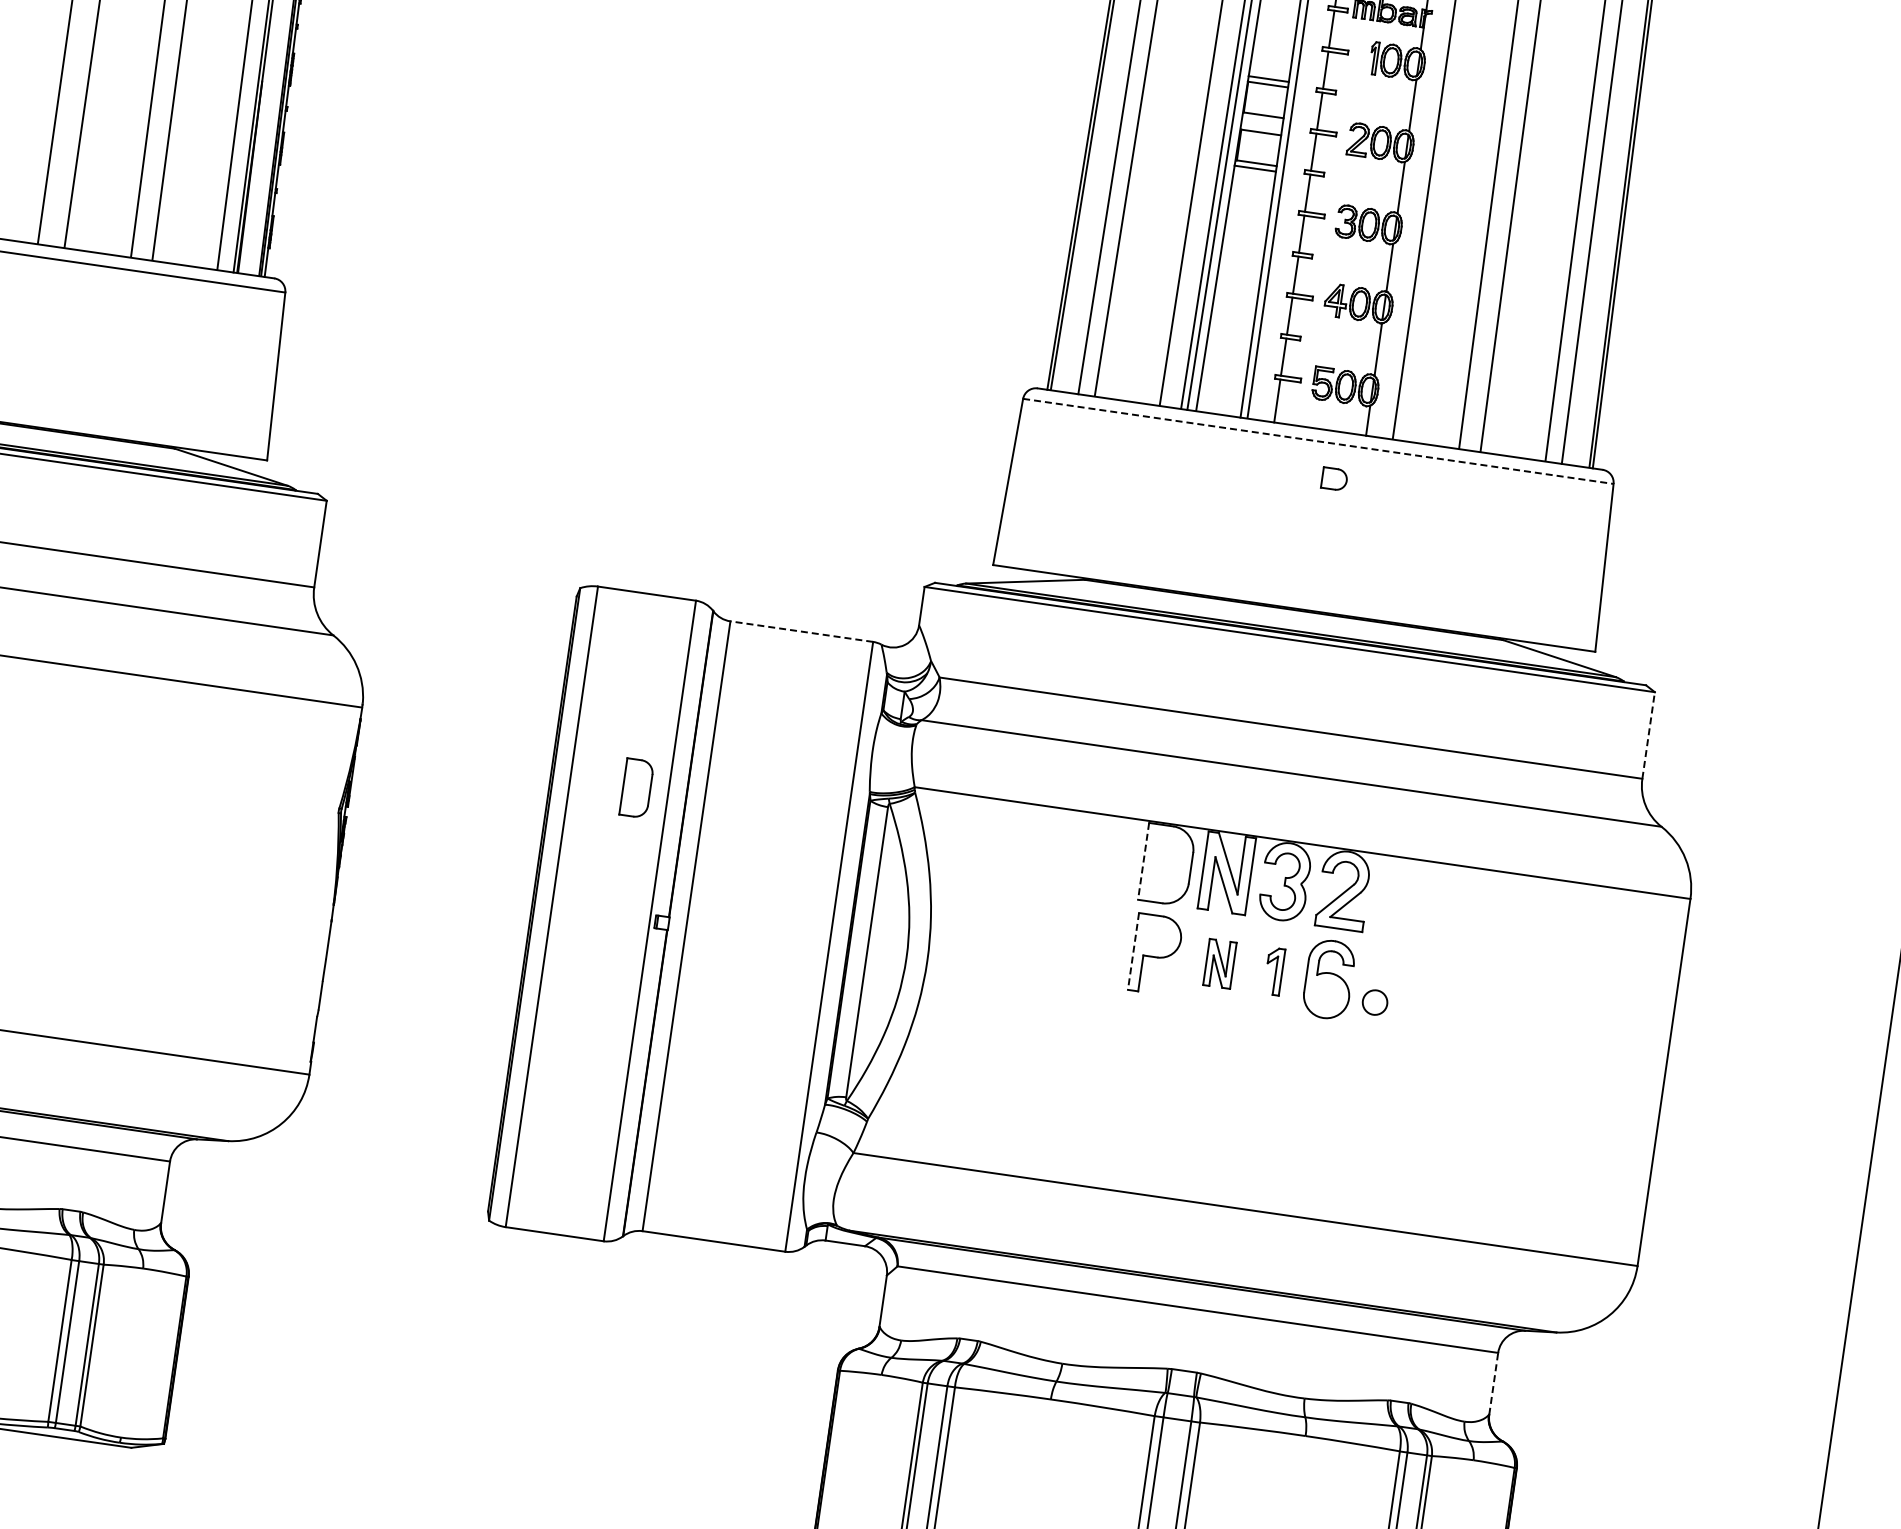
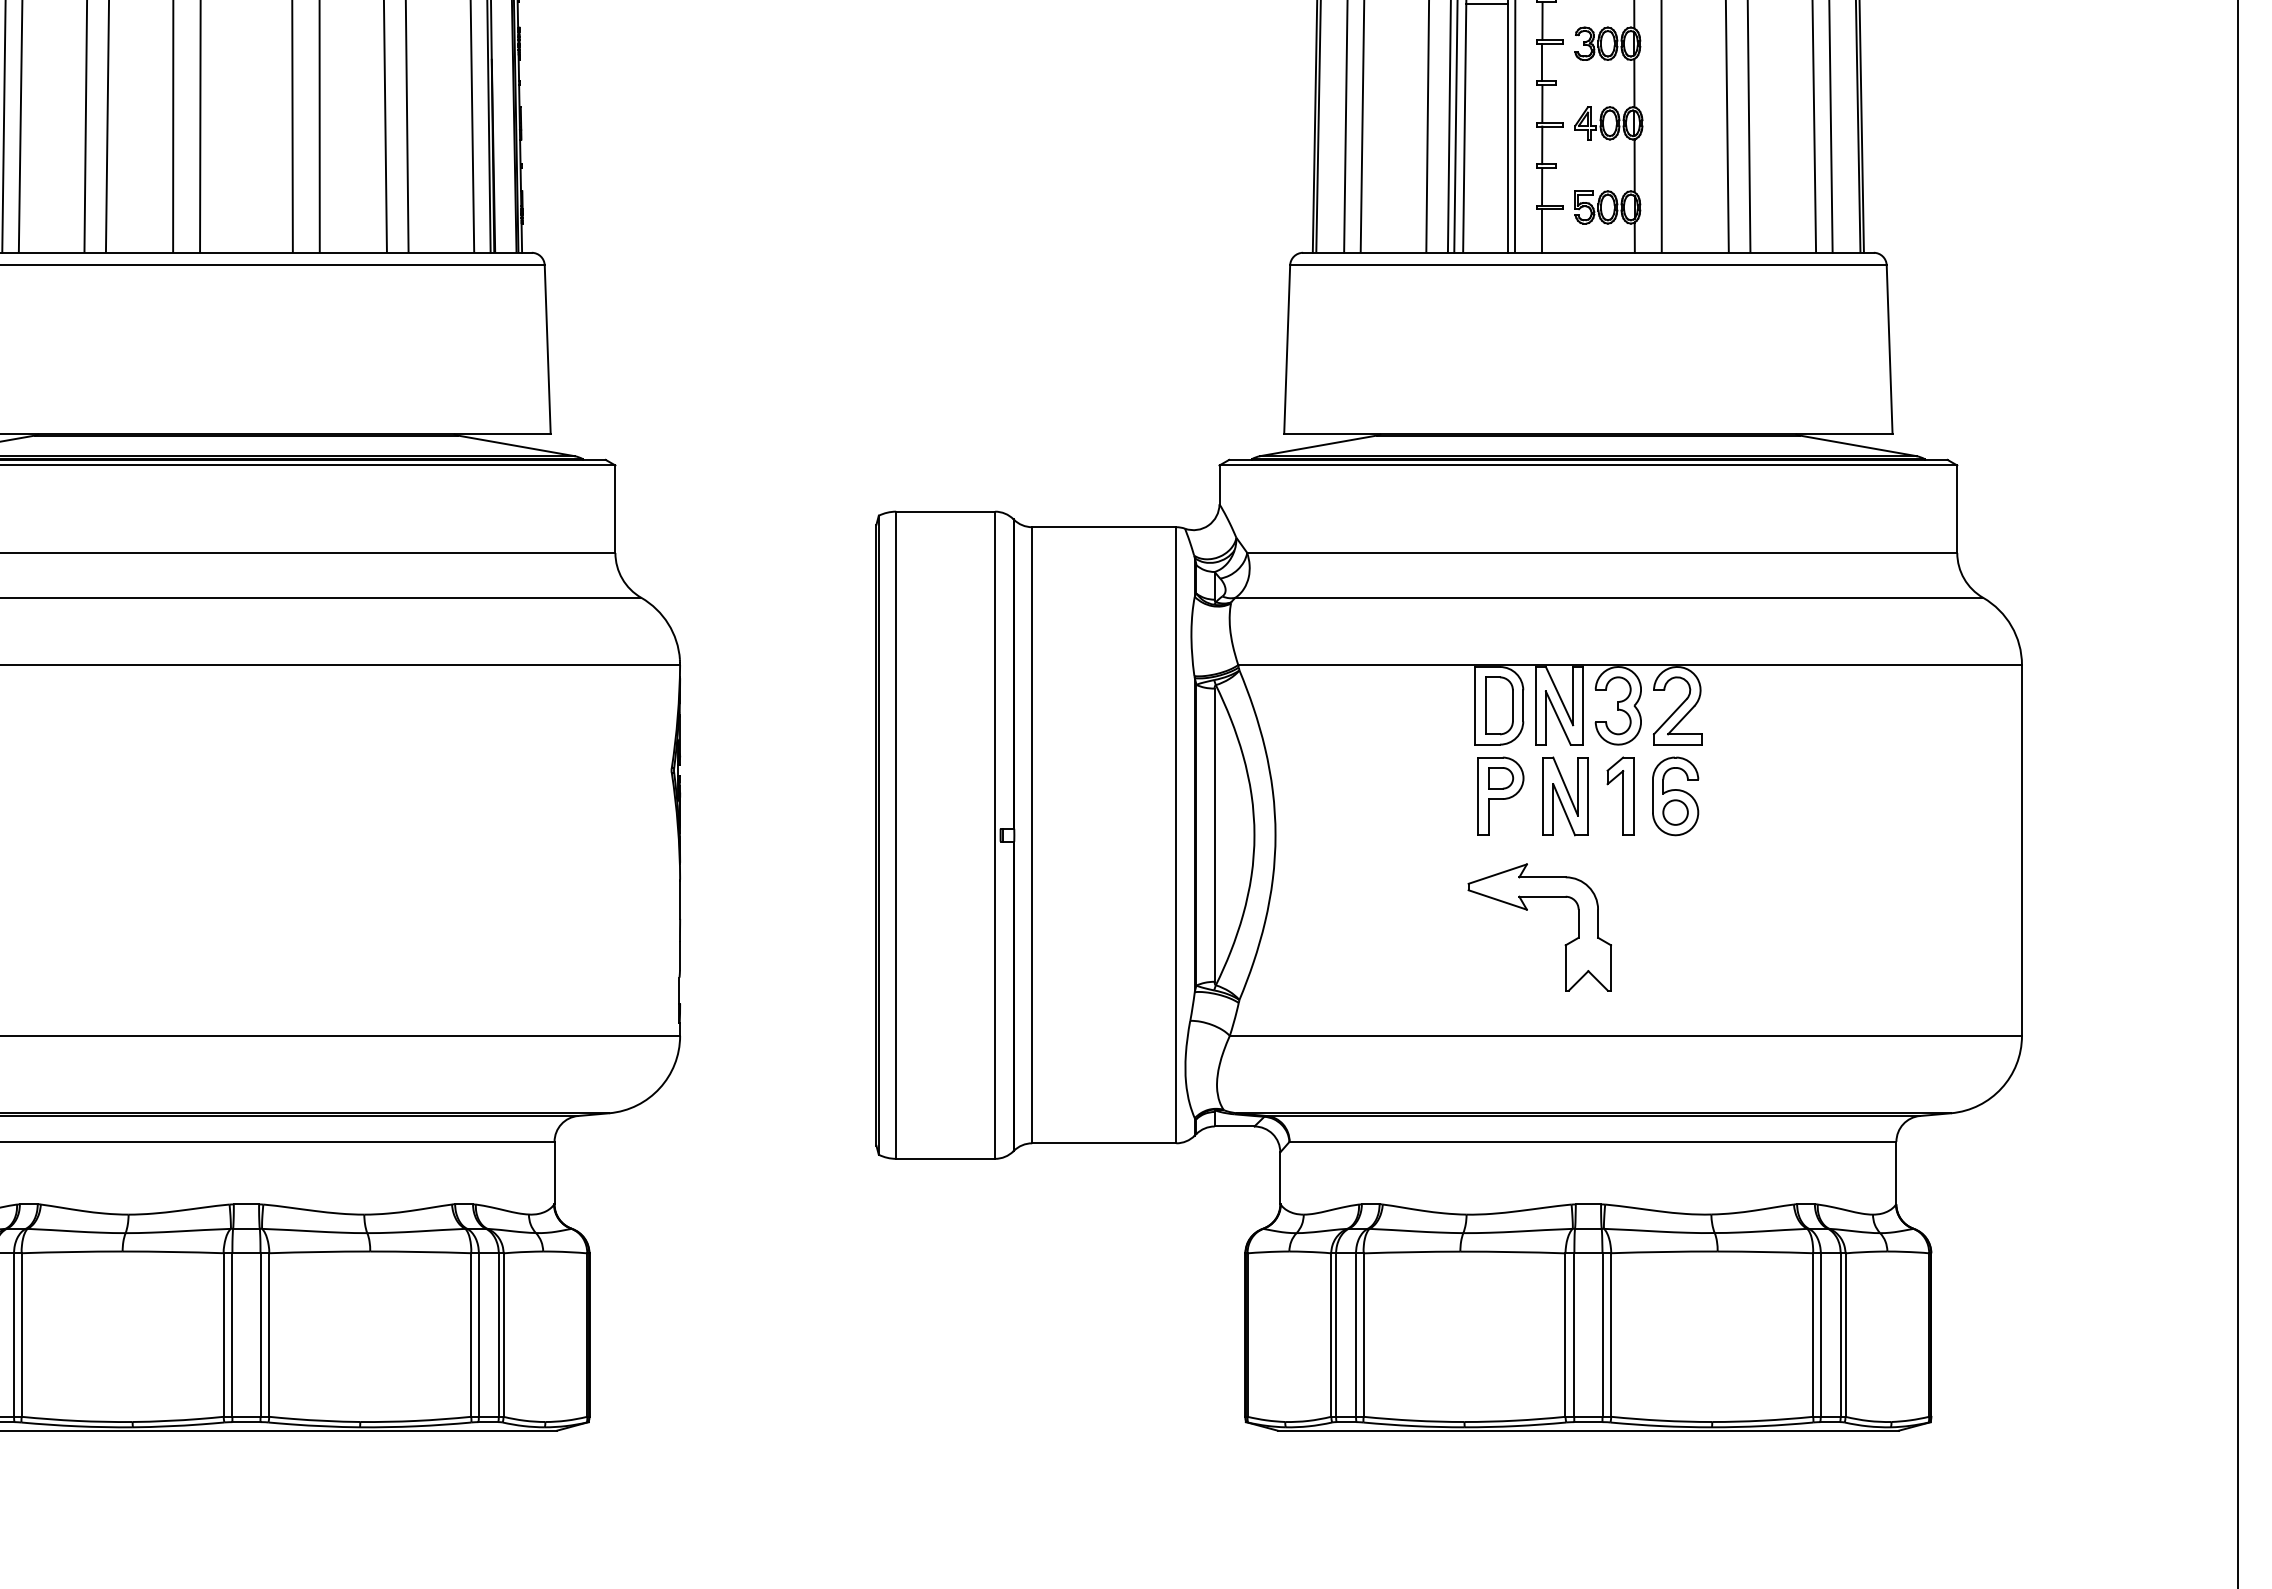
line: (1318, 441) -> (1588, 265), dashed -> solid
part: (1335, 479) -> (1501, 778), moved
line: (800, 631) -> (1103, 527), dashed -> solid
line: (1648, 735) -> (1957, 509), dashed -> solid
part: (637, 788) -> (1499, 705), moved
line: (1143, 861) -> (1475, 705), dashed -> solid
line: (1133, 951) -> (1478, 796), dashed -> solid
part: (1219, 963) -> (1565, 796), size x1.67
part: (1274, 970) -> (1620, 795), size x1.67
circle: (1374, 1002) -> (1675, 812), moved
part: (1166, 1071) -> (1527, 910), added
line: (1493, 1383) -> (1896, 1172), dashed -> solid

